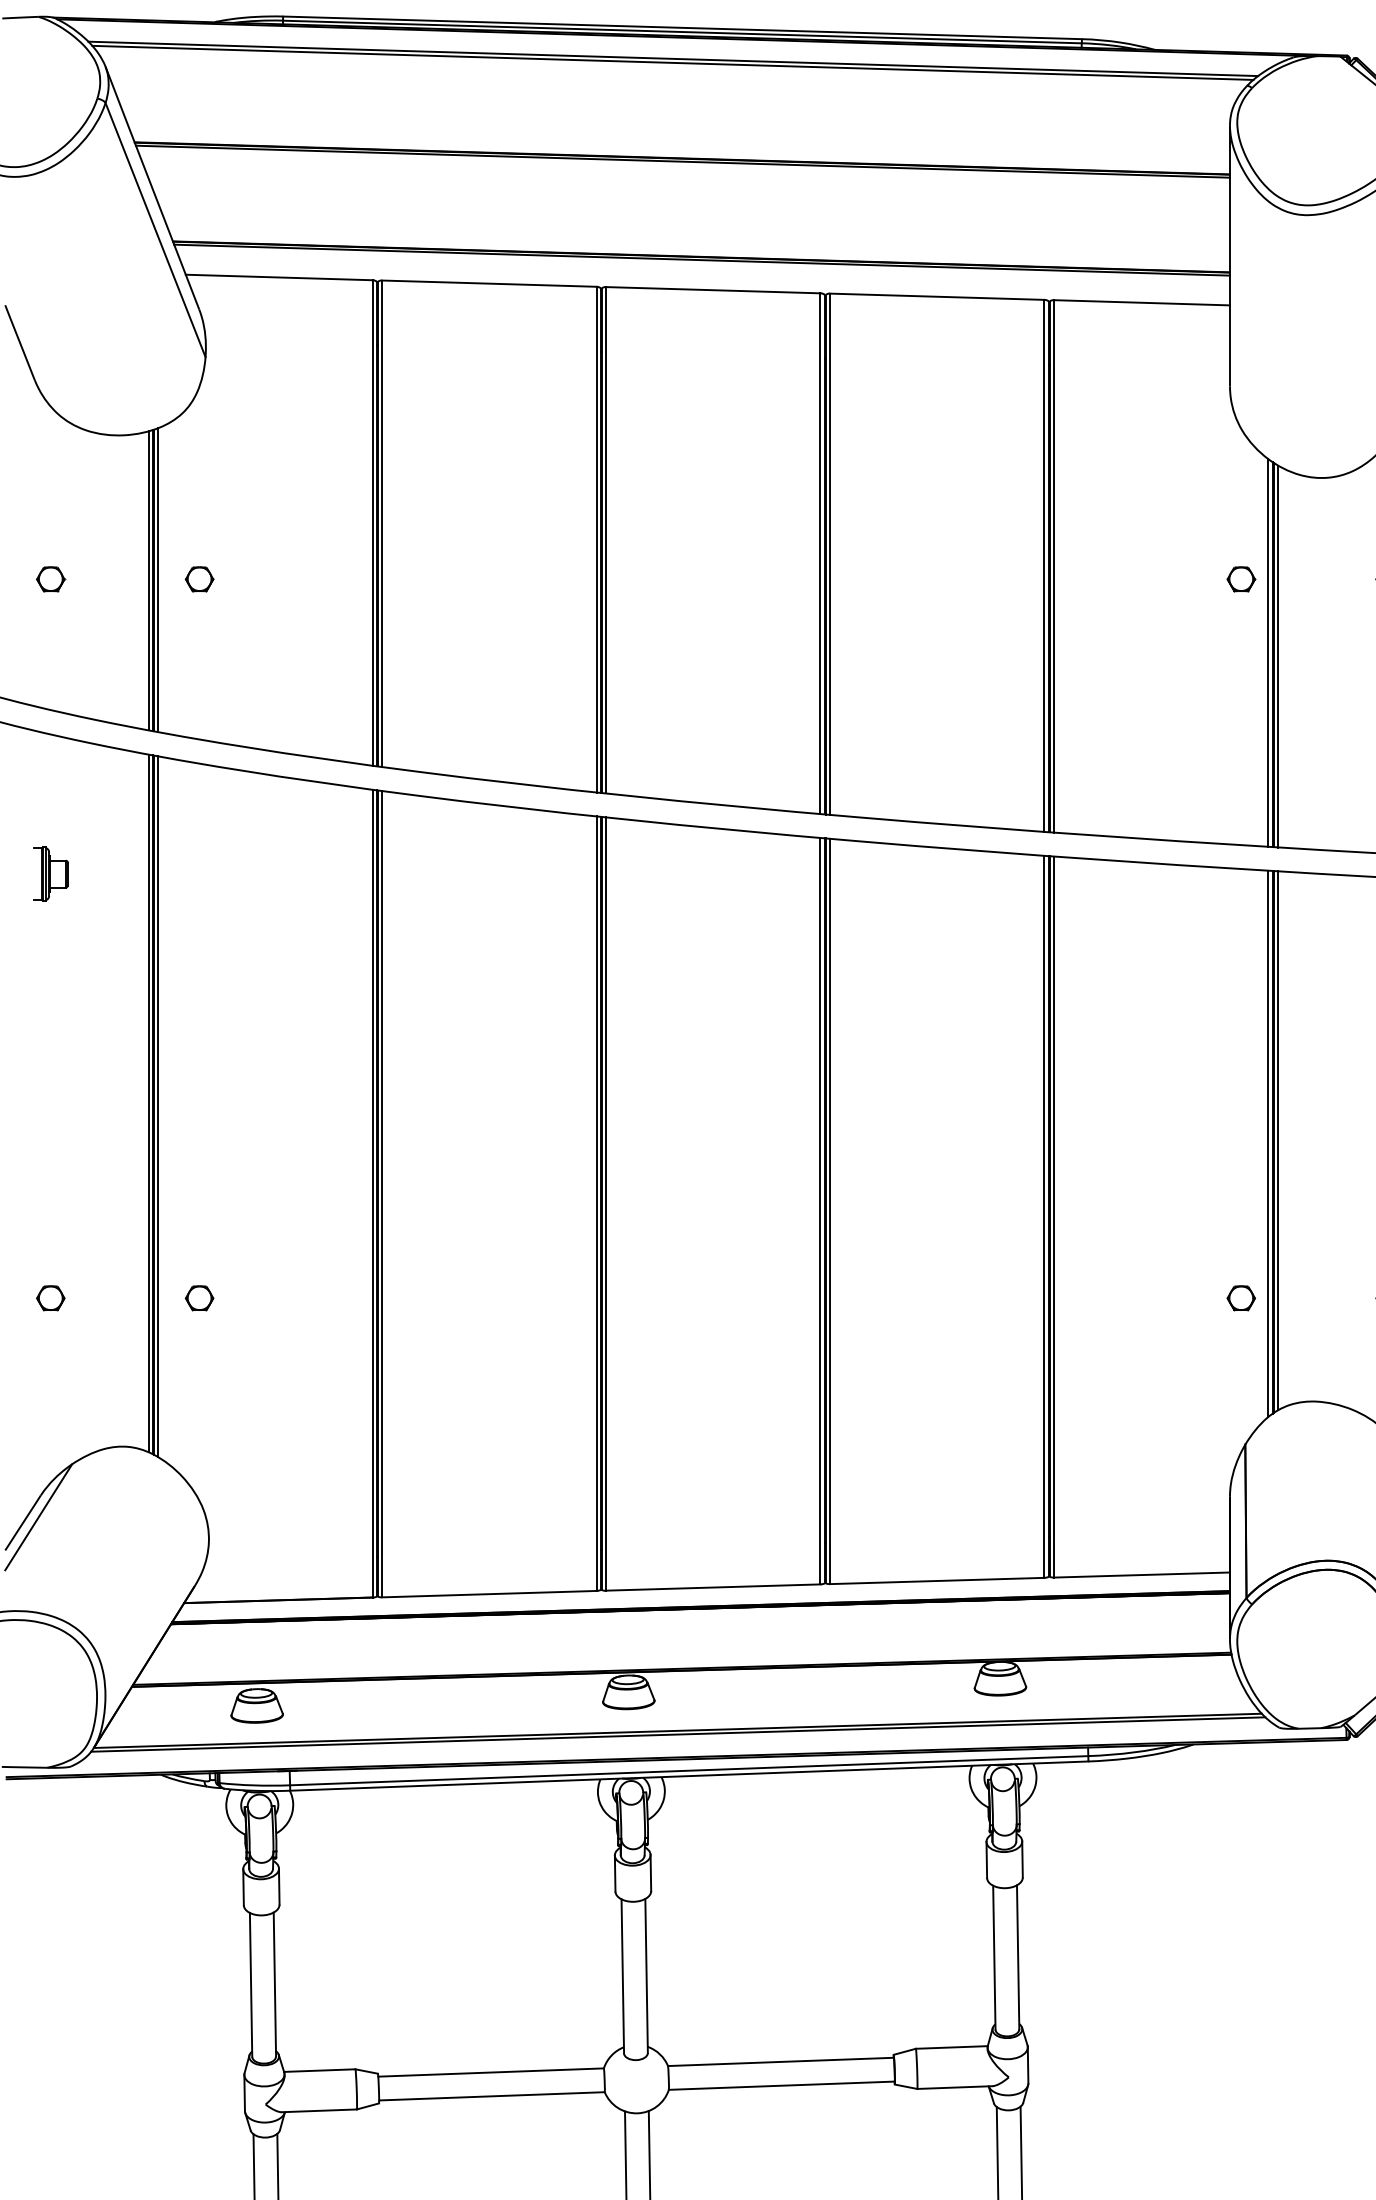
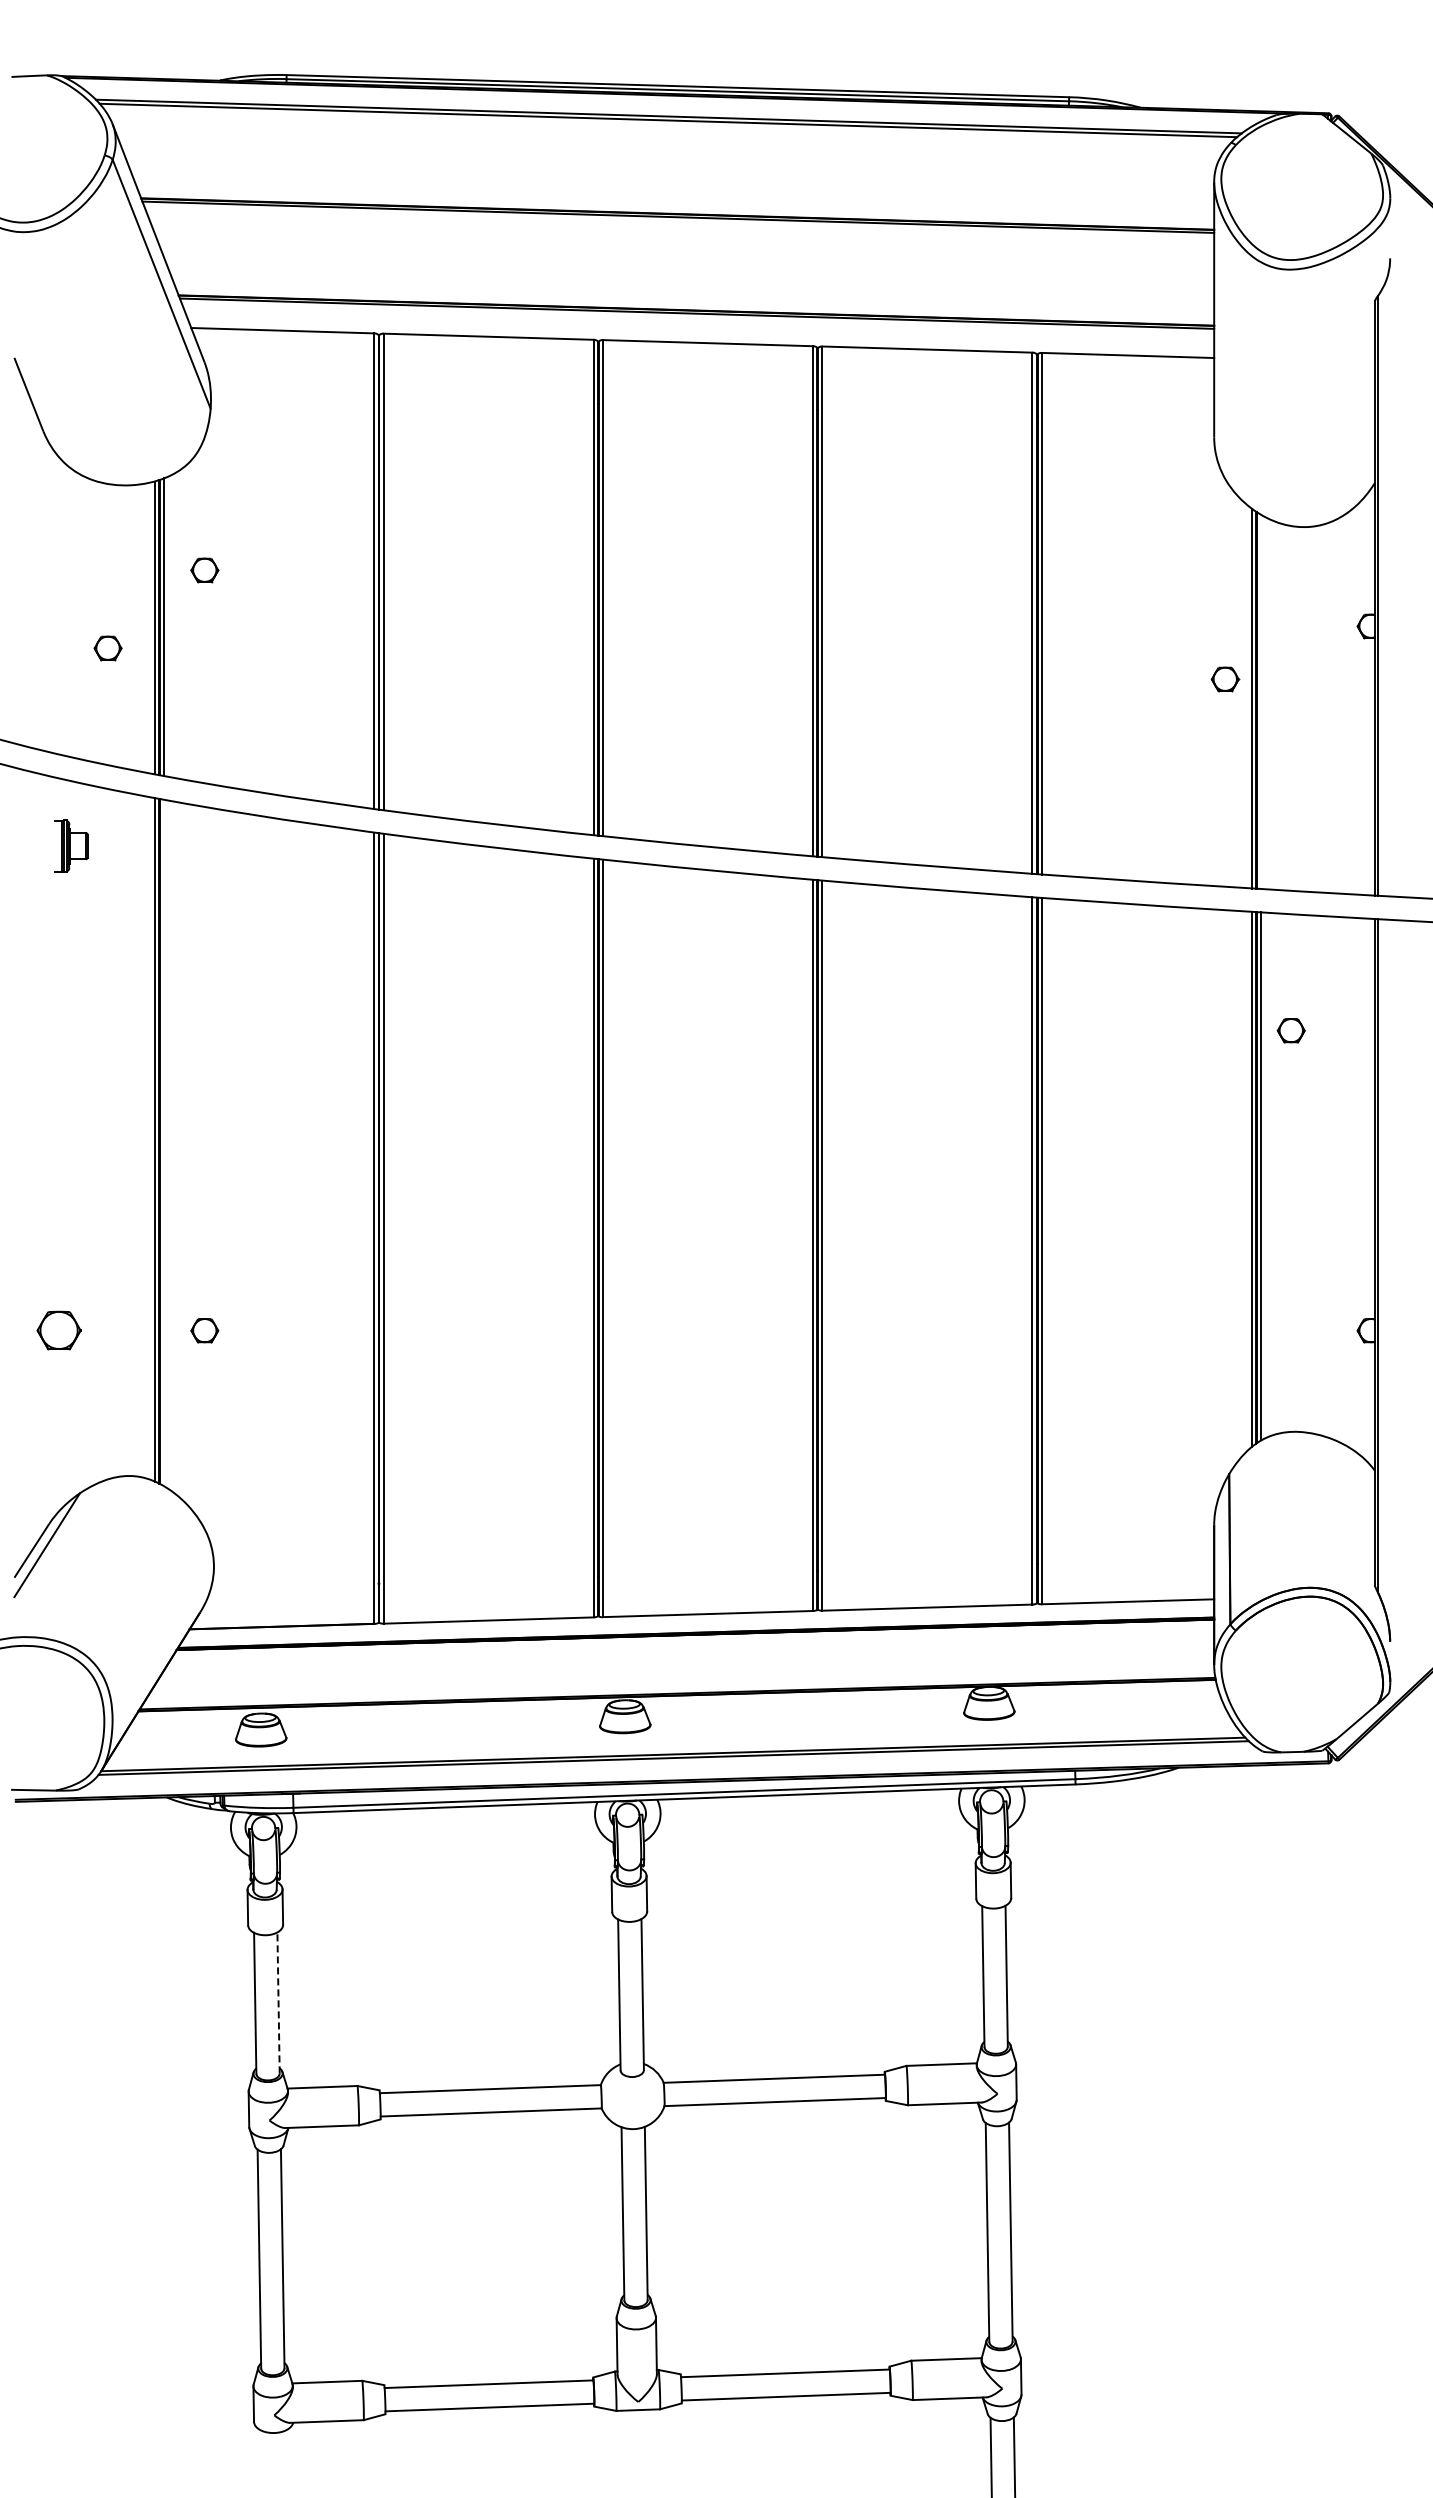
part: (50, 579) -> (107, 648), moved
part: (199, 579) -> (204, 570), moved
part: (1241, 579) -> (1225, 679), moved
line: (1278, 657) -> (1261, 702), removed
part: (51, 873) -> (71, 845), moved
line: (158, 1106) -> (164, 1142), removed
part: (50, 1298) -> (58, 1330), size x1.6
part: (1240, 1298) -> (1290, 1030), moved
line: (274, 1984) -> (278, 2002), solid -> dashed

